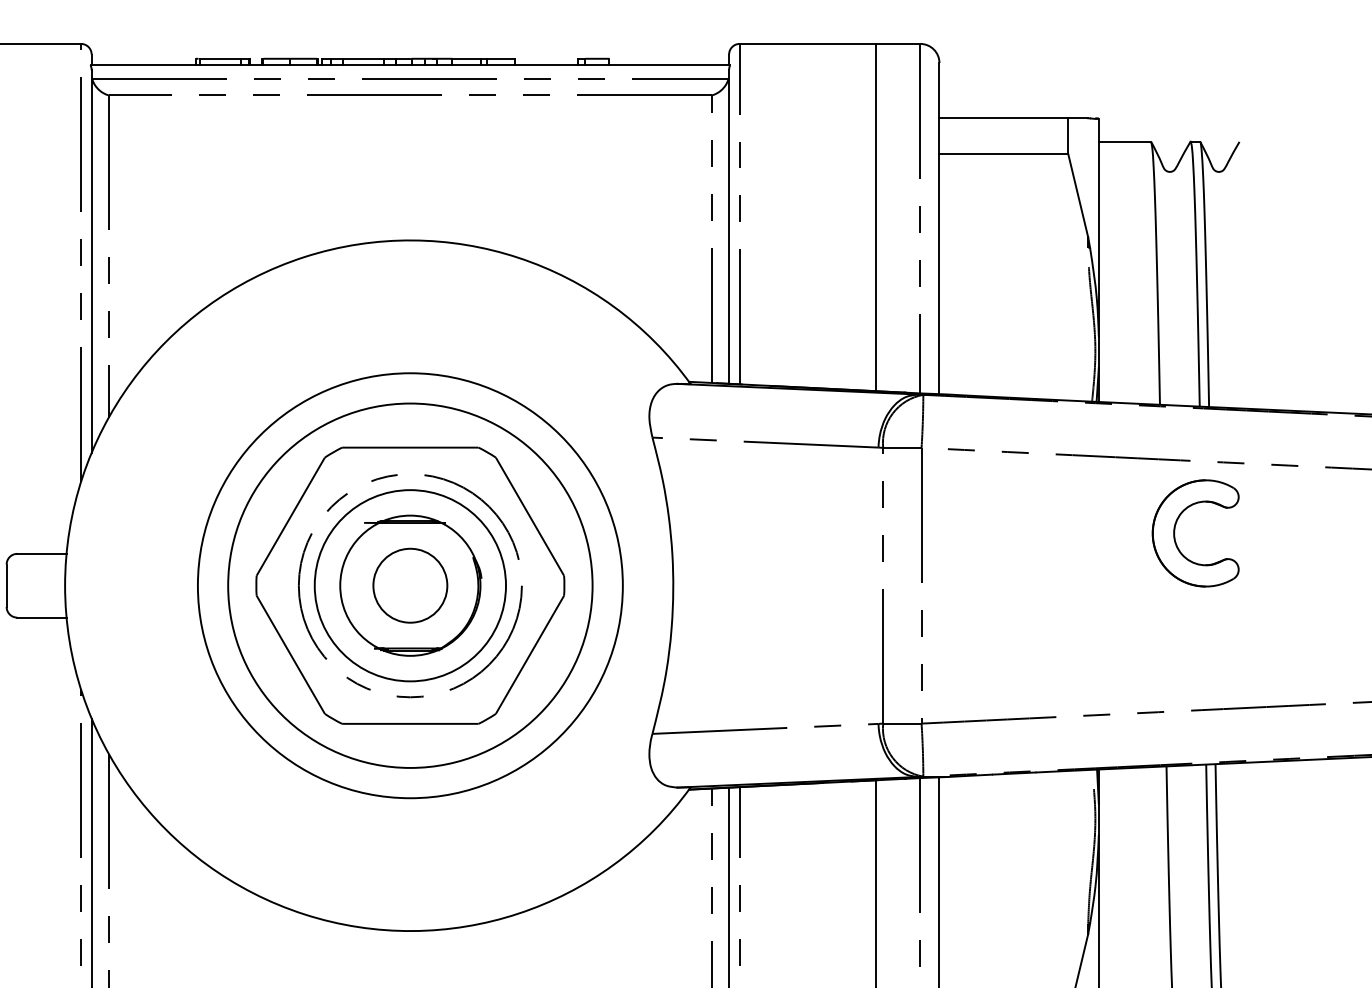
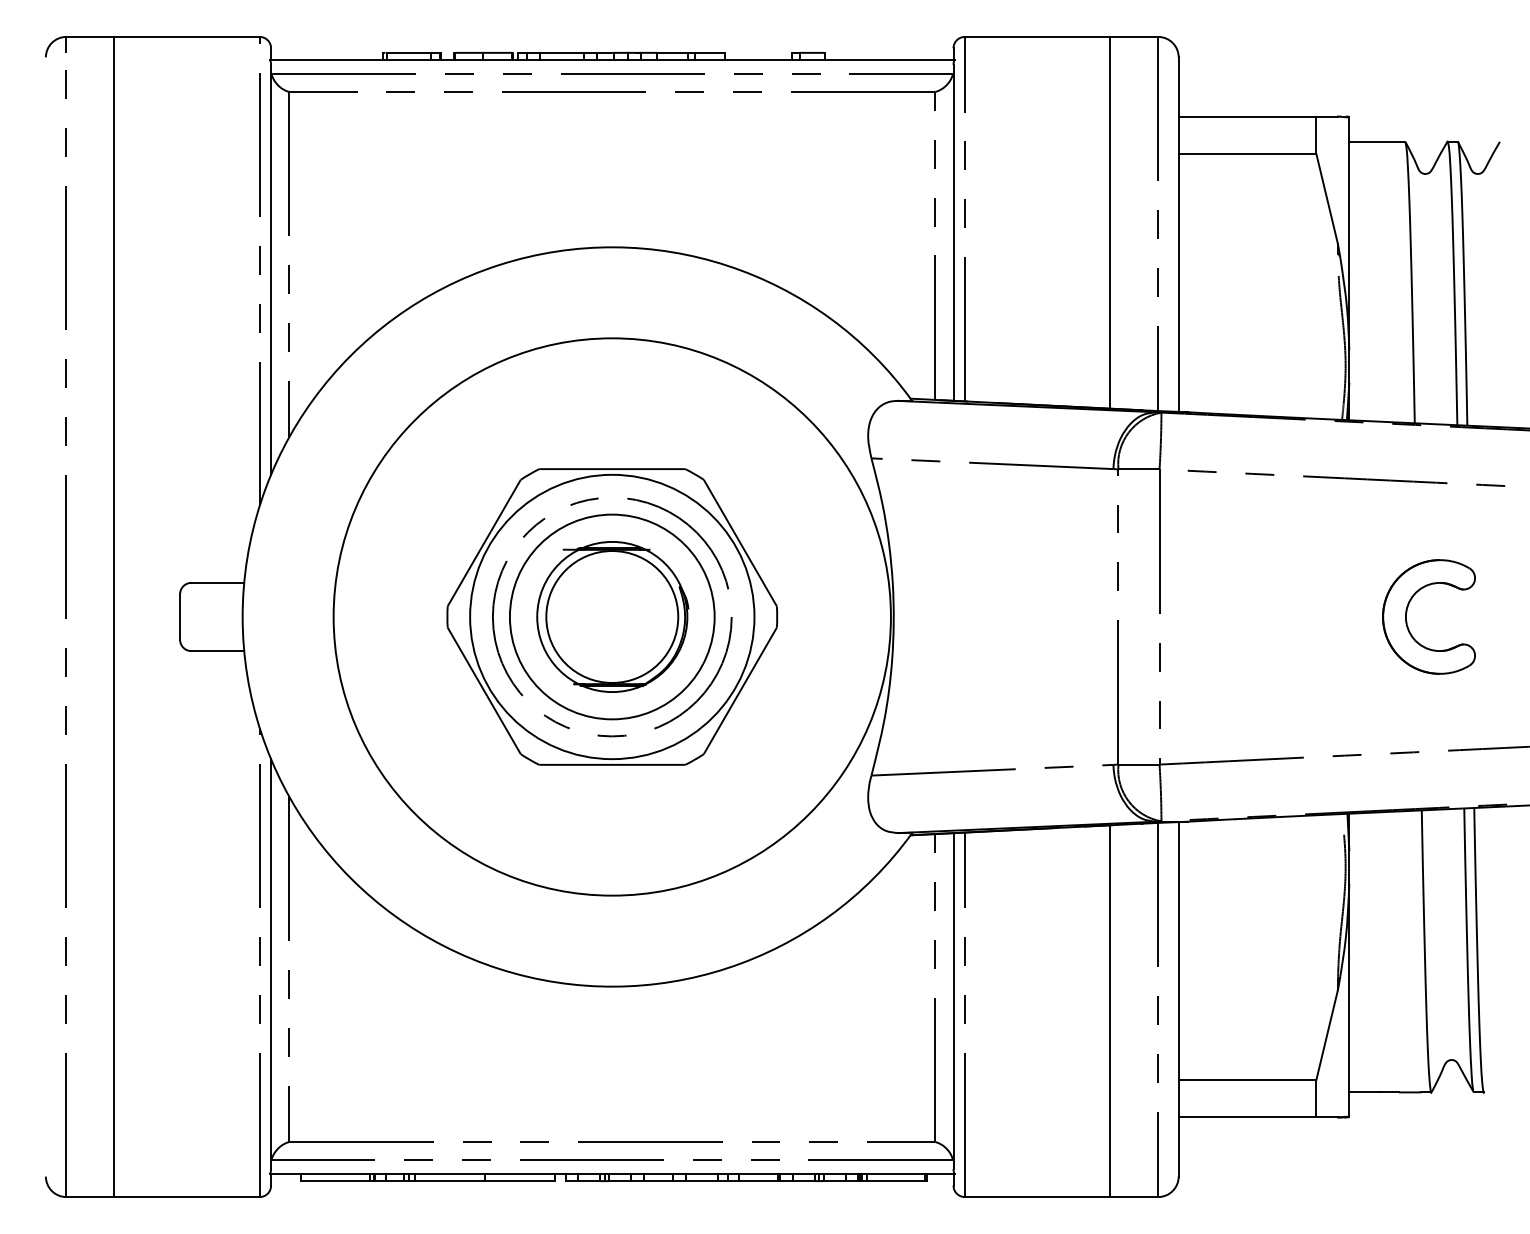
part: (1175, 529) -> (1407, 612), moved
circle: (409, 585) -> (611, 616), size x1.43
circle: (410, 585) -> (612, 616), size x0.62
circle: (410, 585) -> (612, 616), size x1.67

